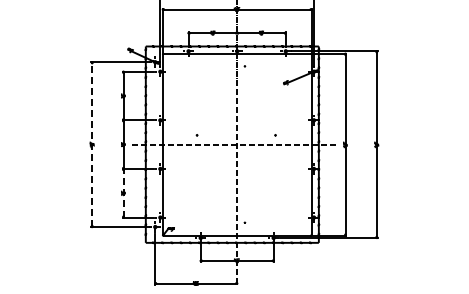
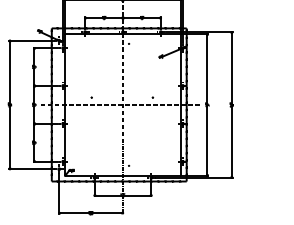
line: (92, 144) -> (10, 104), dashed -> solid
line: (123, 192) -> (34, 142), dashed -> solid

